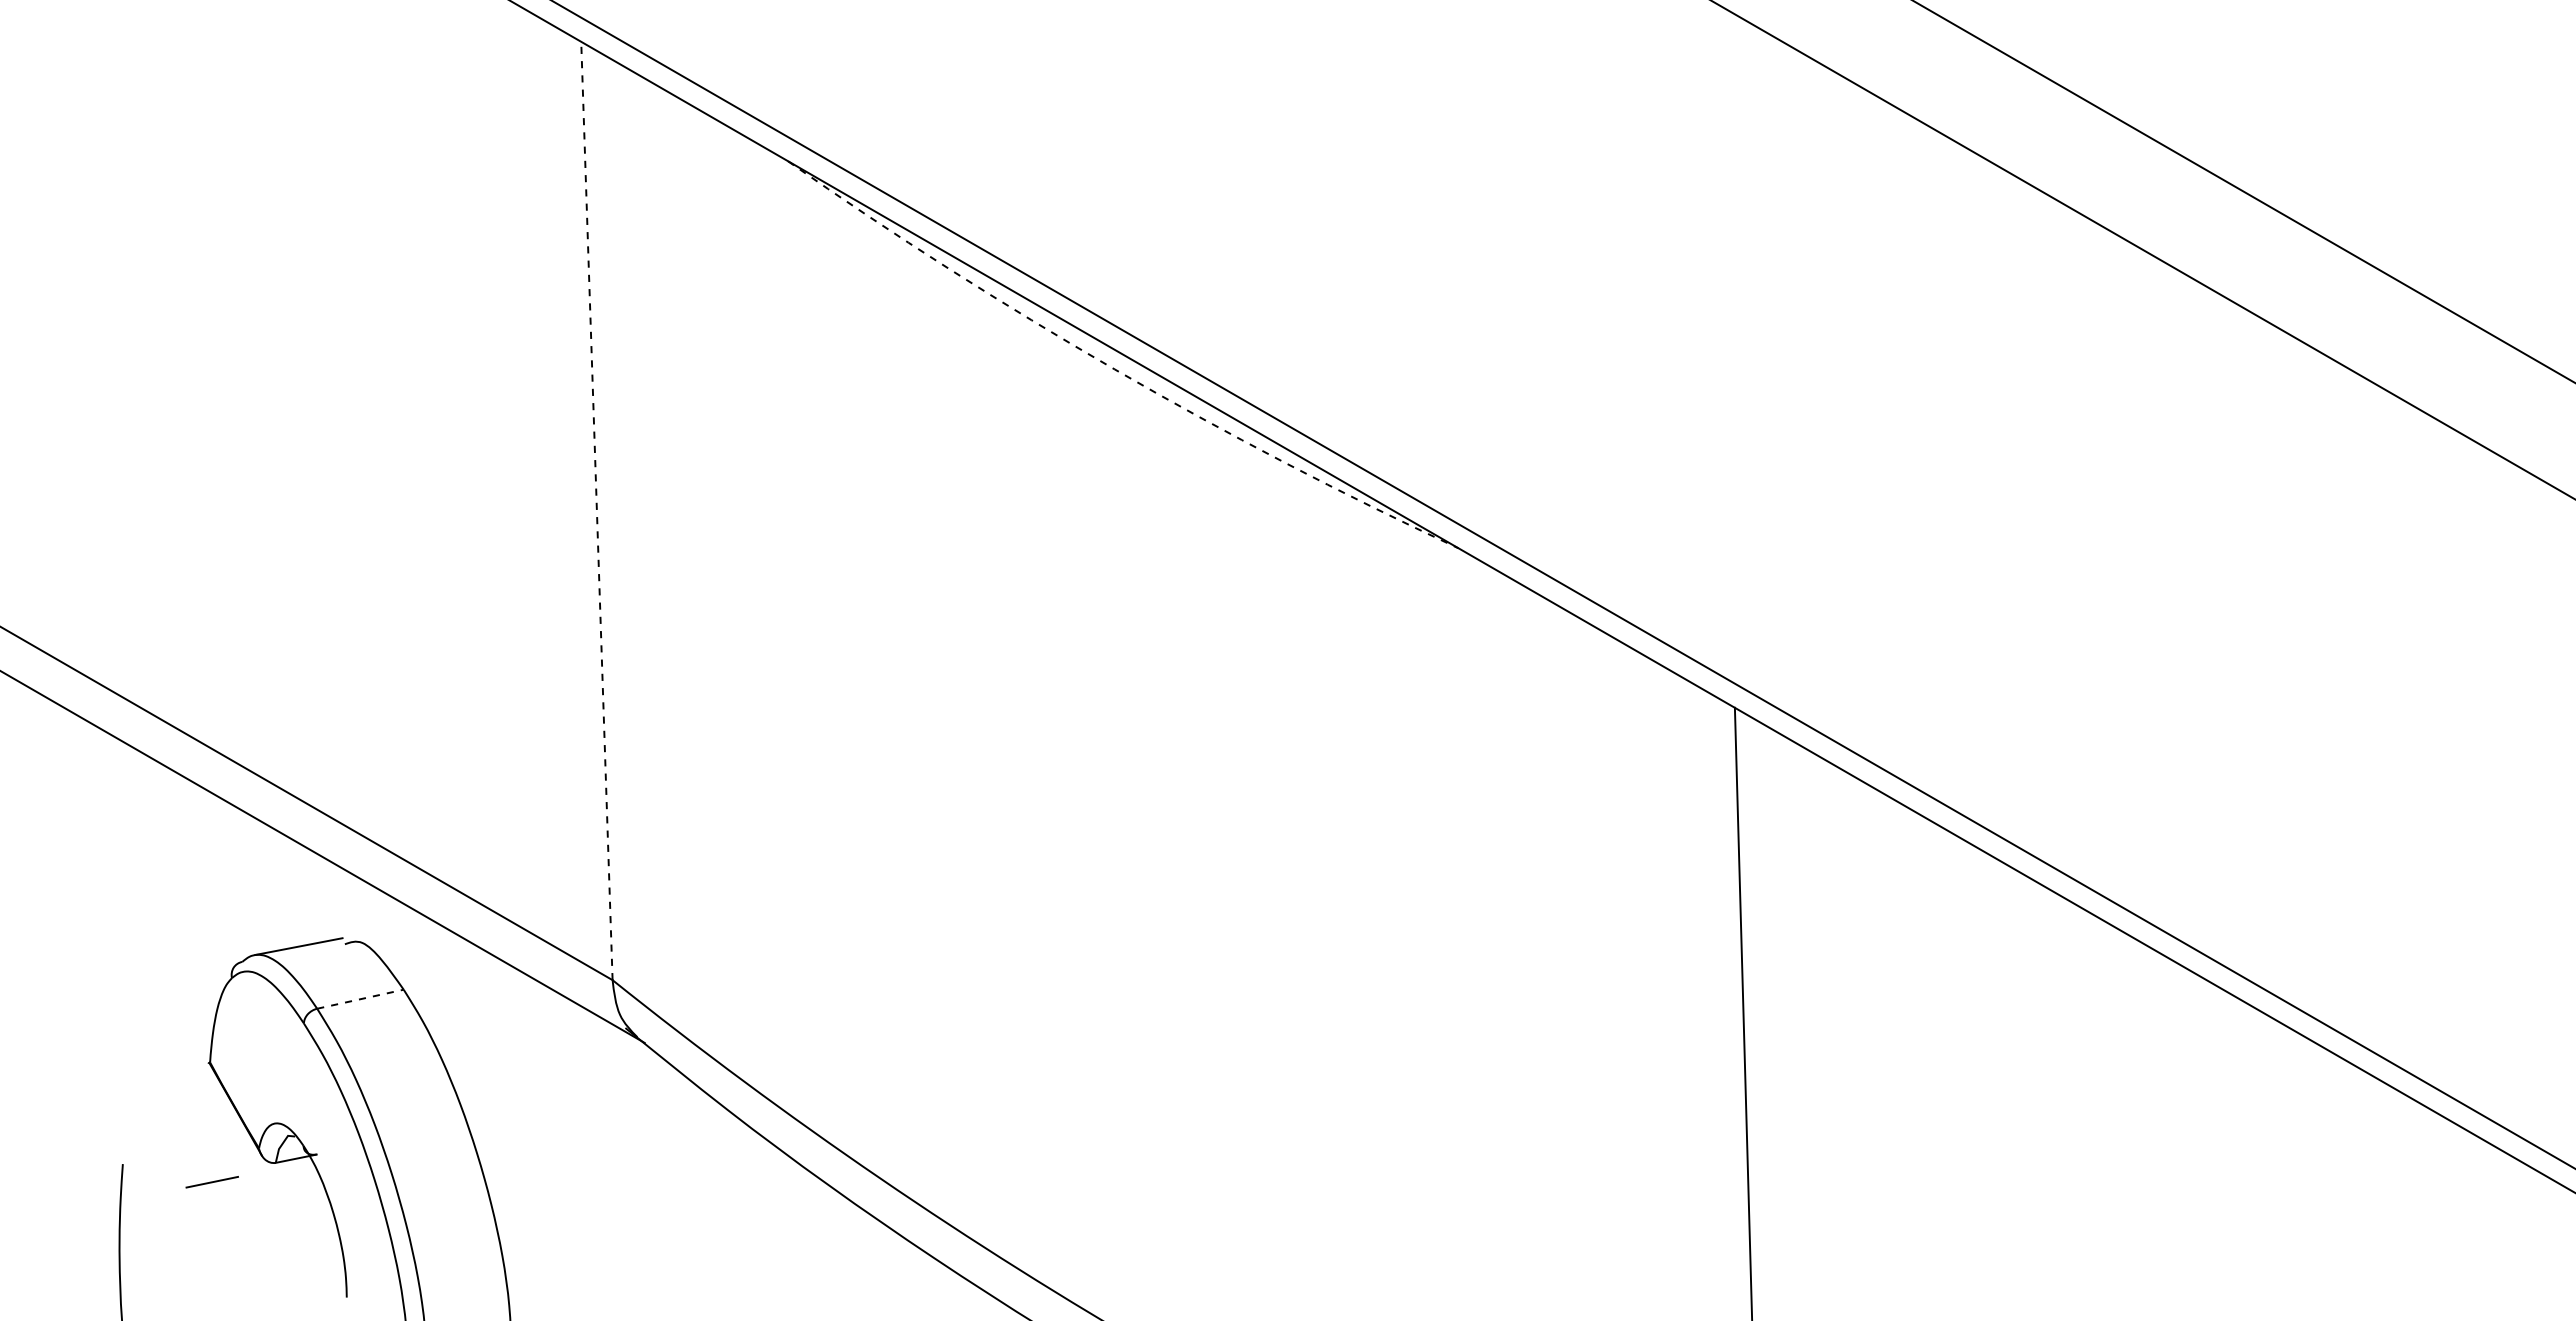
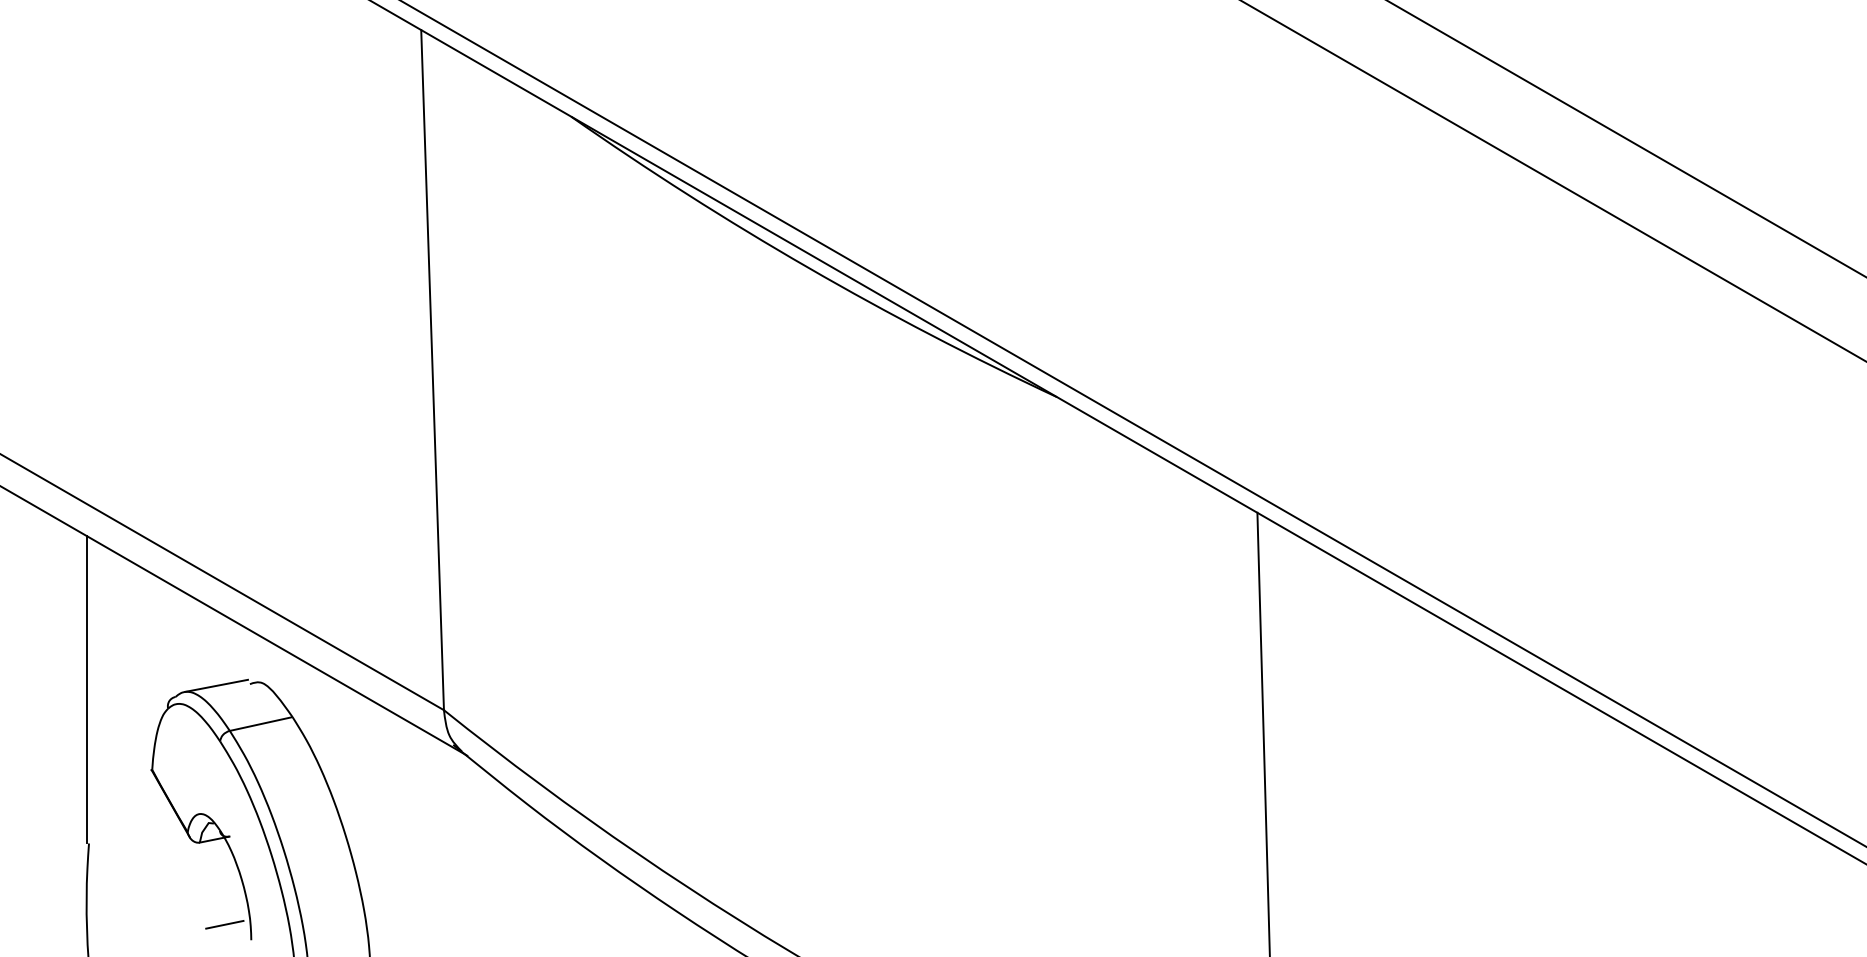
arc: (1114, 369) -> (807, 267), dashed -> solid
line: (596, 510) -> (432, 369), dashed -> solid
line: (120, 952) -> (87, 690), added
line: (360, 999) -> (261, 724), dashed -> solid
line: (211, 1182) -> (224, 924), moved

